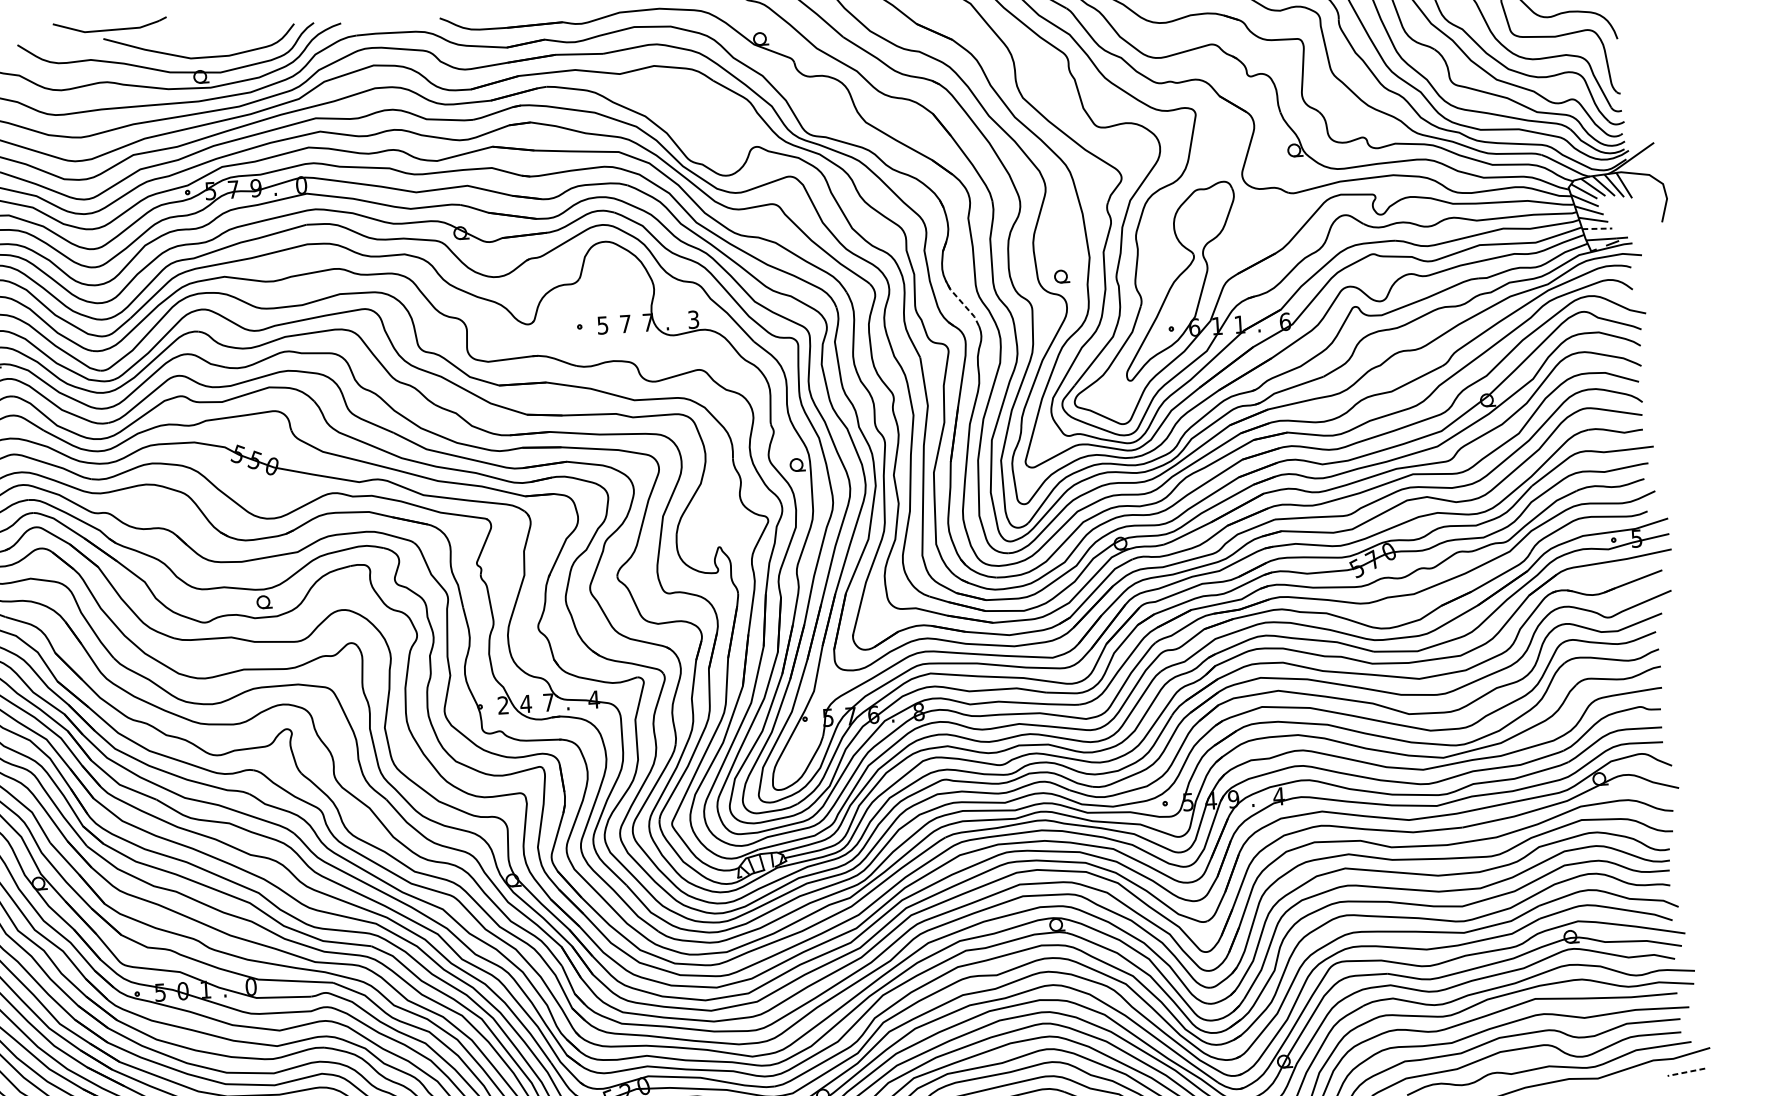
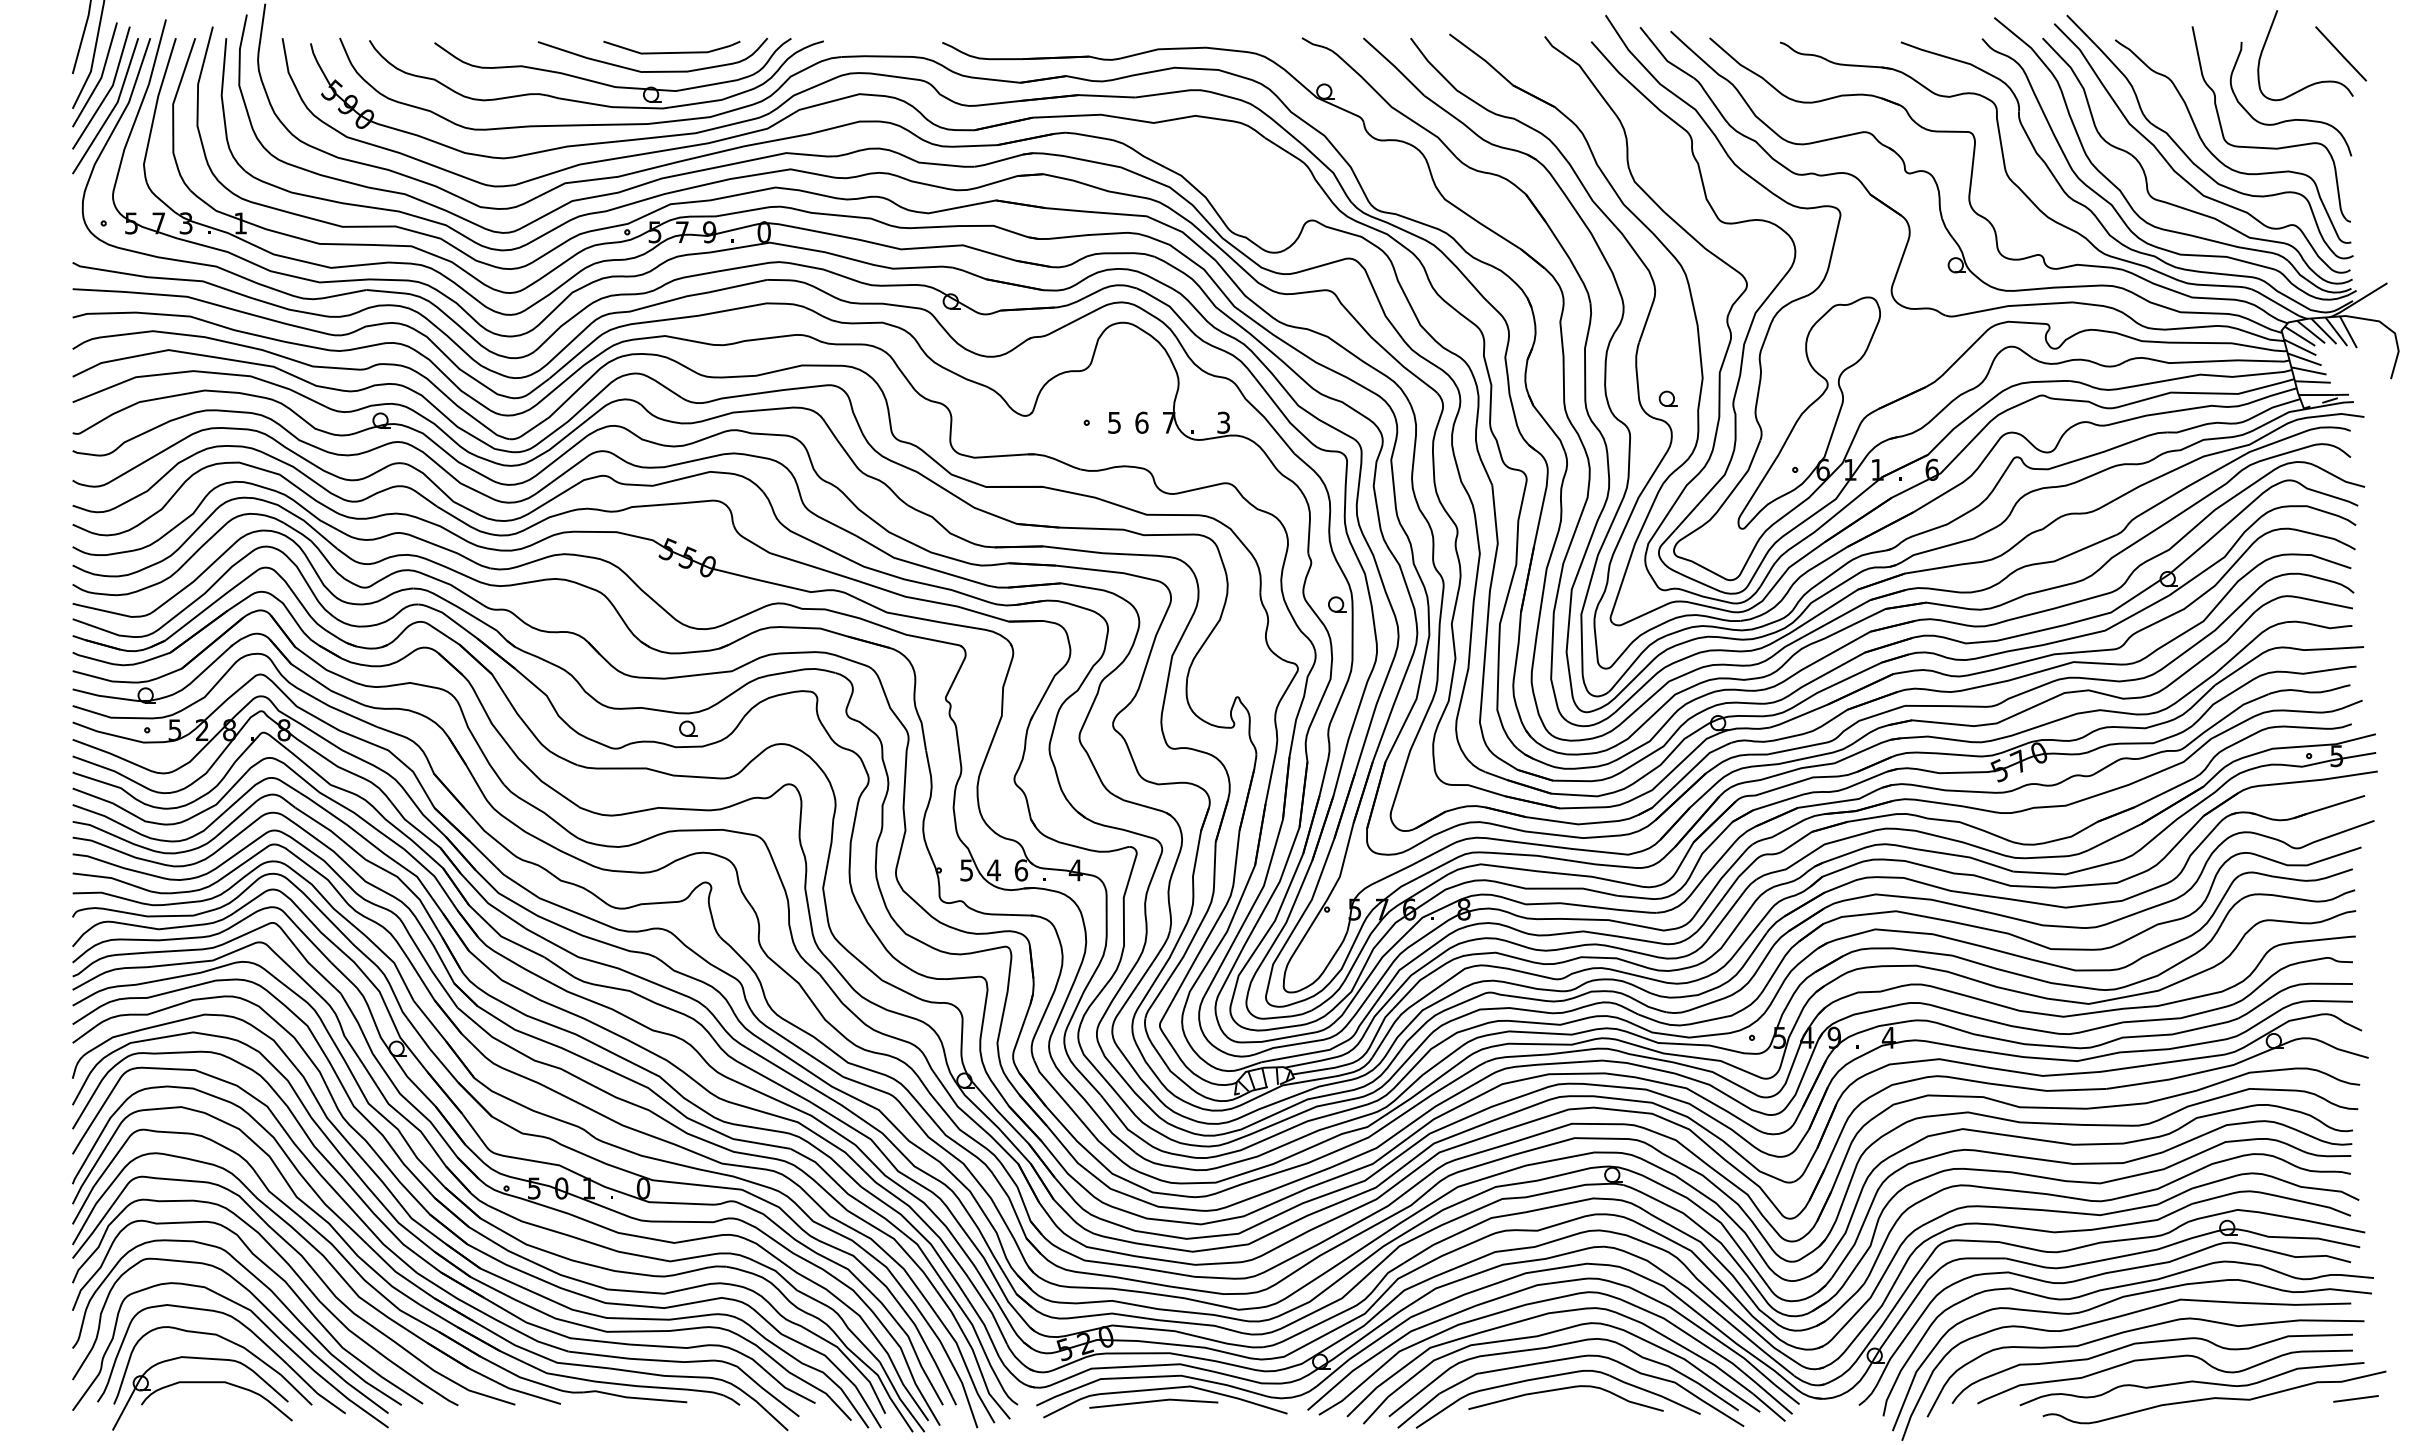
part: (109, 25) -> (671, 47), moved
line: (1597, 229) -> (2312, 382), dashed -> solid
line: (962, 303) -> (1546, 423), dashed -> solid
text: (625, 323) -> (1141, 422), 7 -> 6
text: (548, 702) -> (1021, 870), 7 -> 6
text: (503, 705) -> (966, 870), 2 -> 5
line: (1686, 1071) -> (2356, 1398), dashed -> solid

